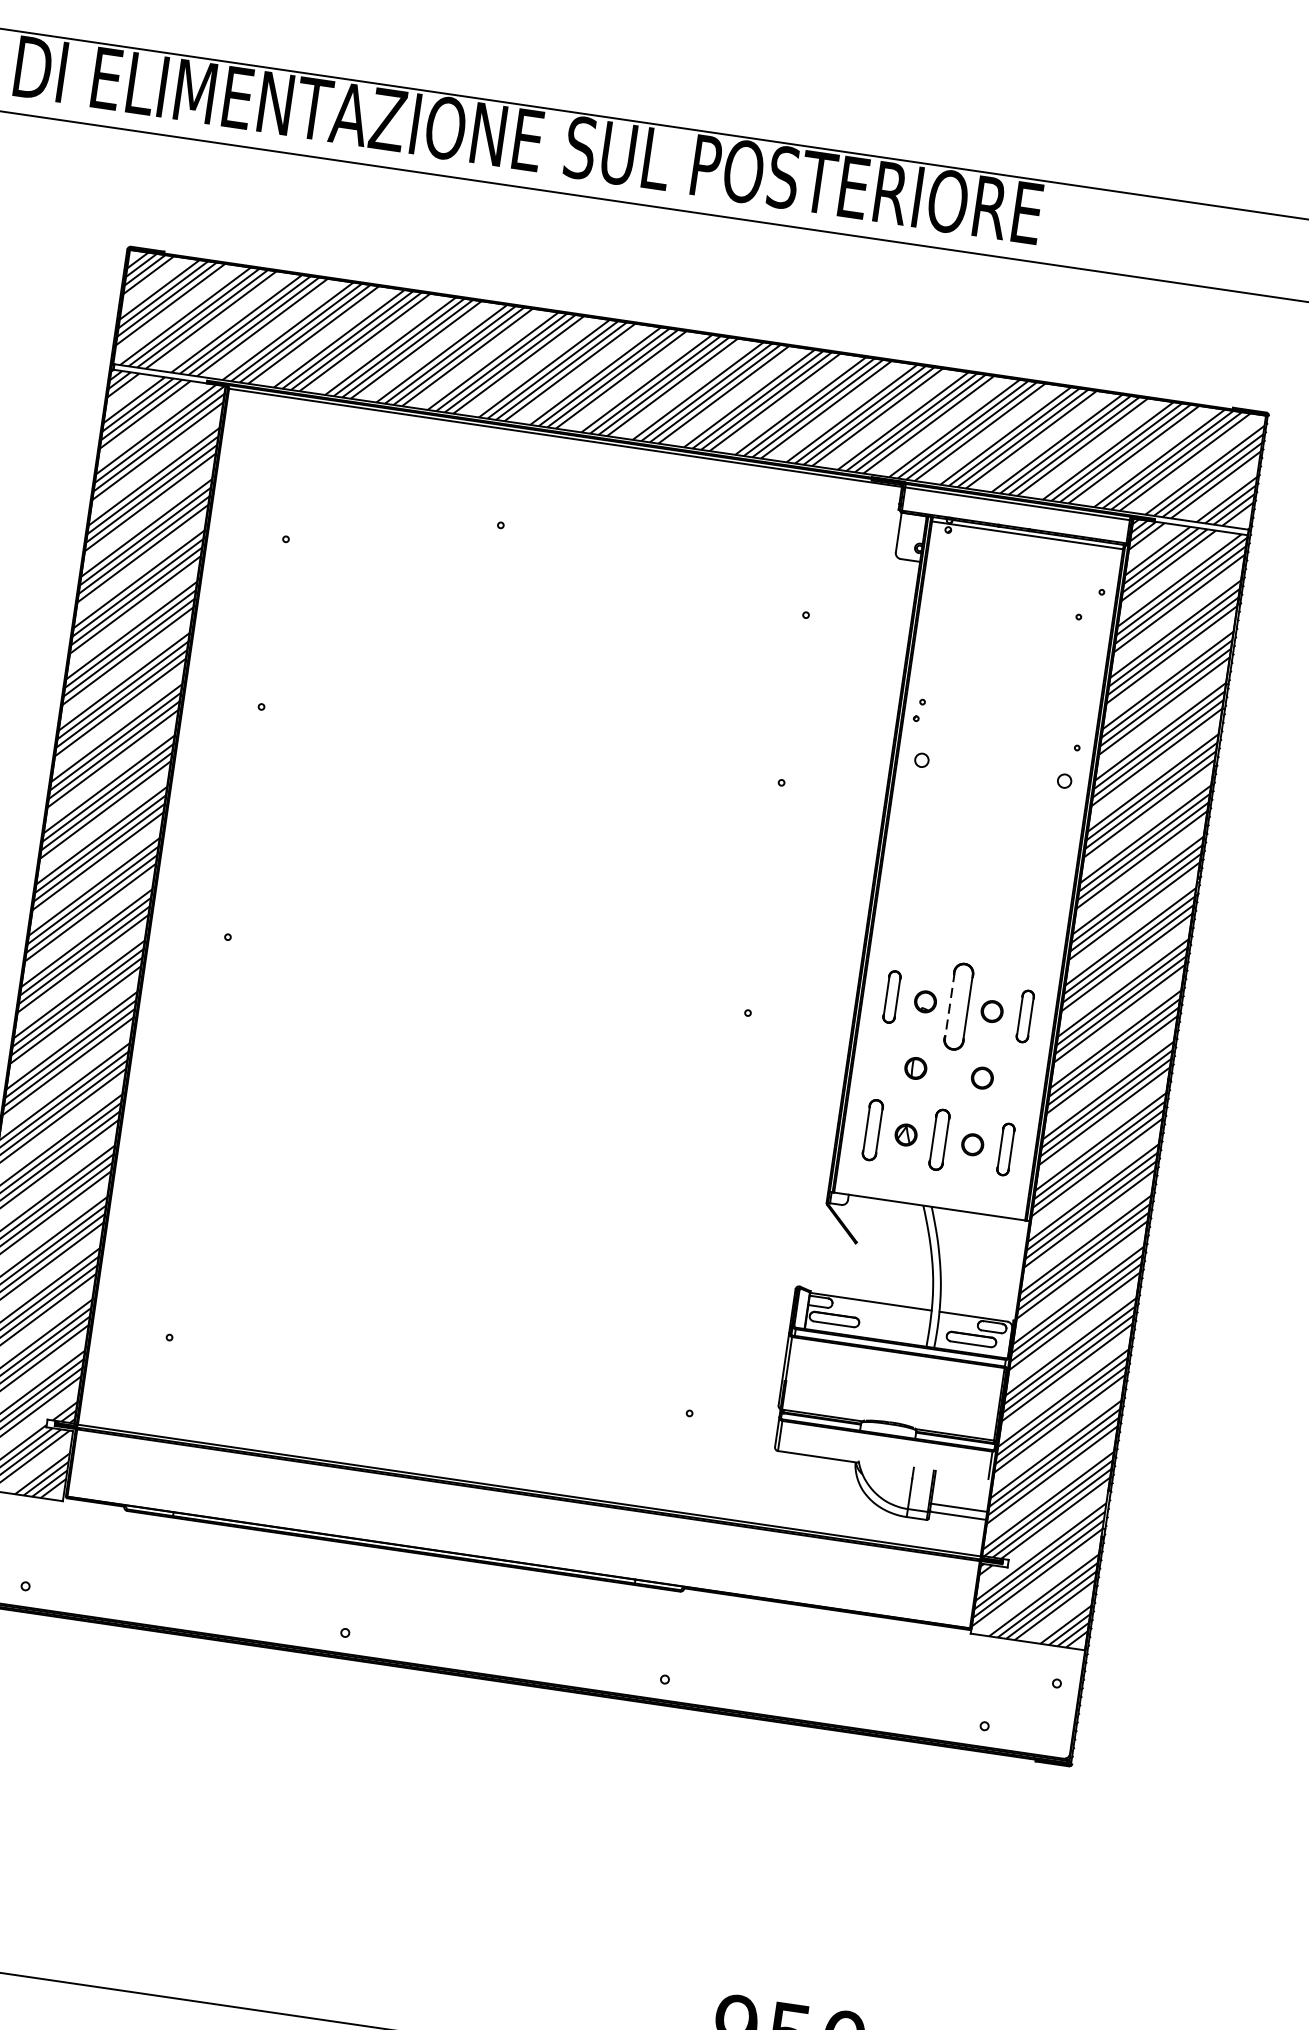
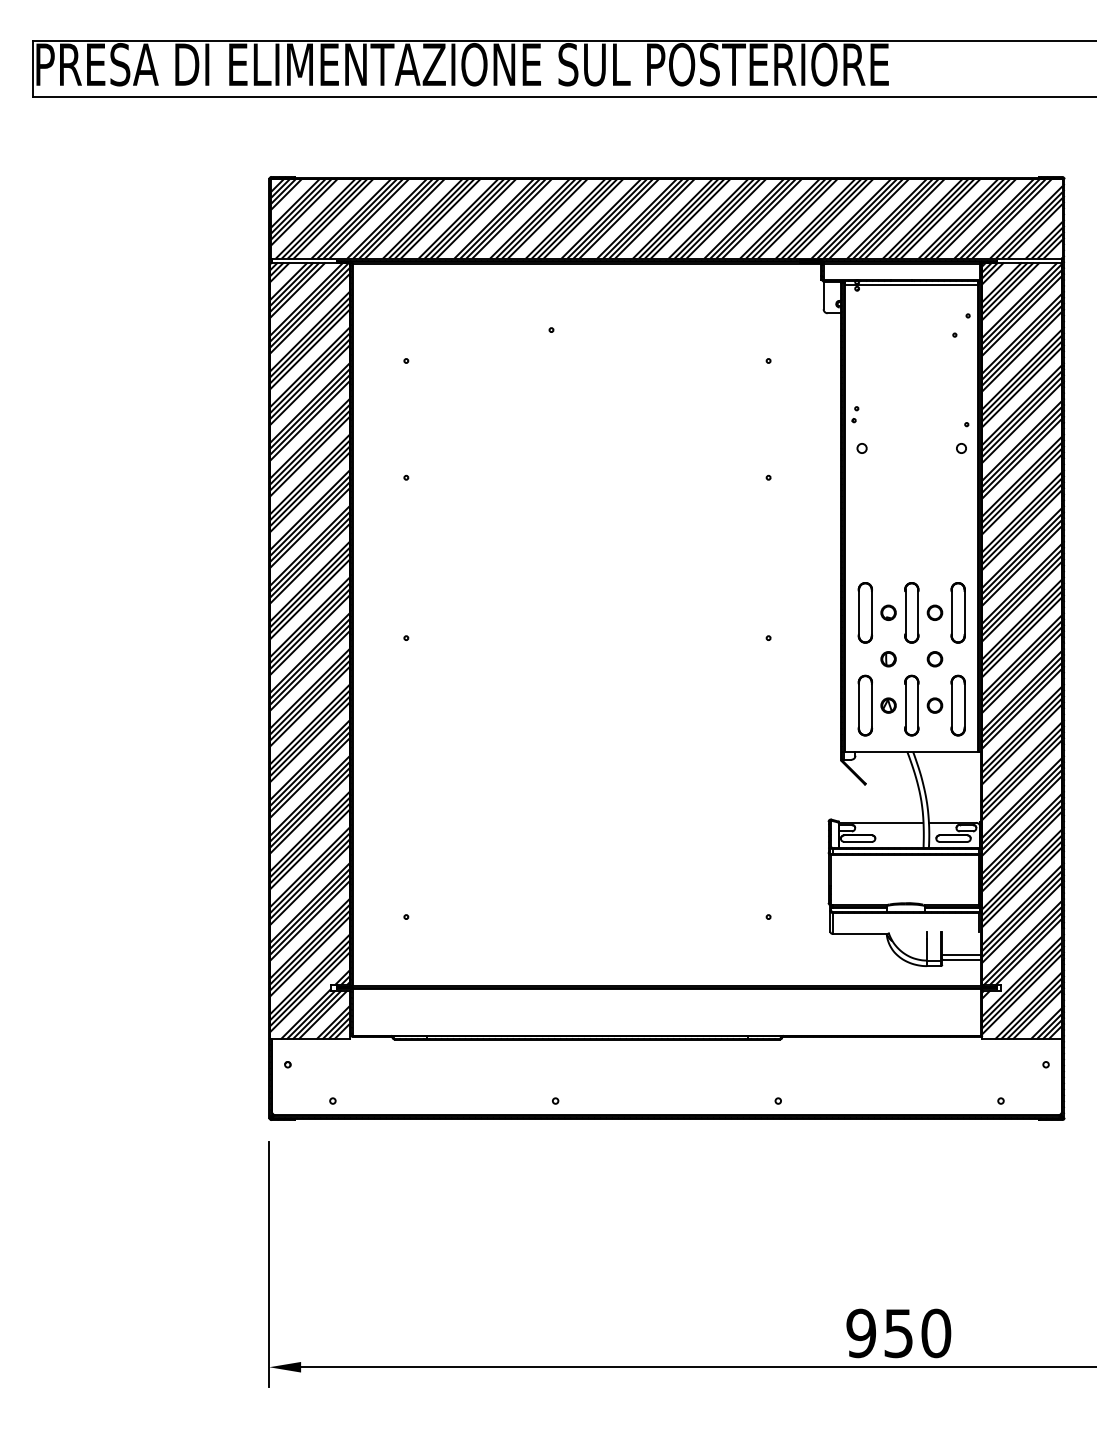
part: (891, 996) -> (864, 612), size x1.67
line: (949, 1006) -> (905, 613), dashed -> solid
part: (1024, 1015) -> (957, 612), size x1.67
part: (872, 1130) -> (865, 705), size x1.43
part: (939, 1139) -> (911, 705), size x1.43
part: (1005, 1149) -> (957, 705), size x1.67

